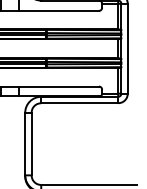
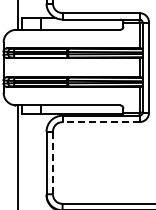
line: (79, 103) -> (100, 122), solid -> dashed
line: (31, 143) -> (52, 162), solid -> dashed

